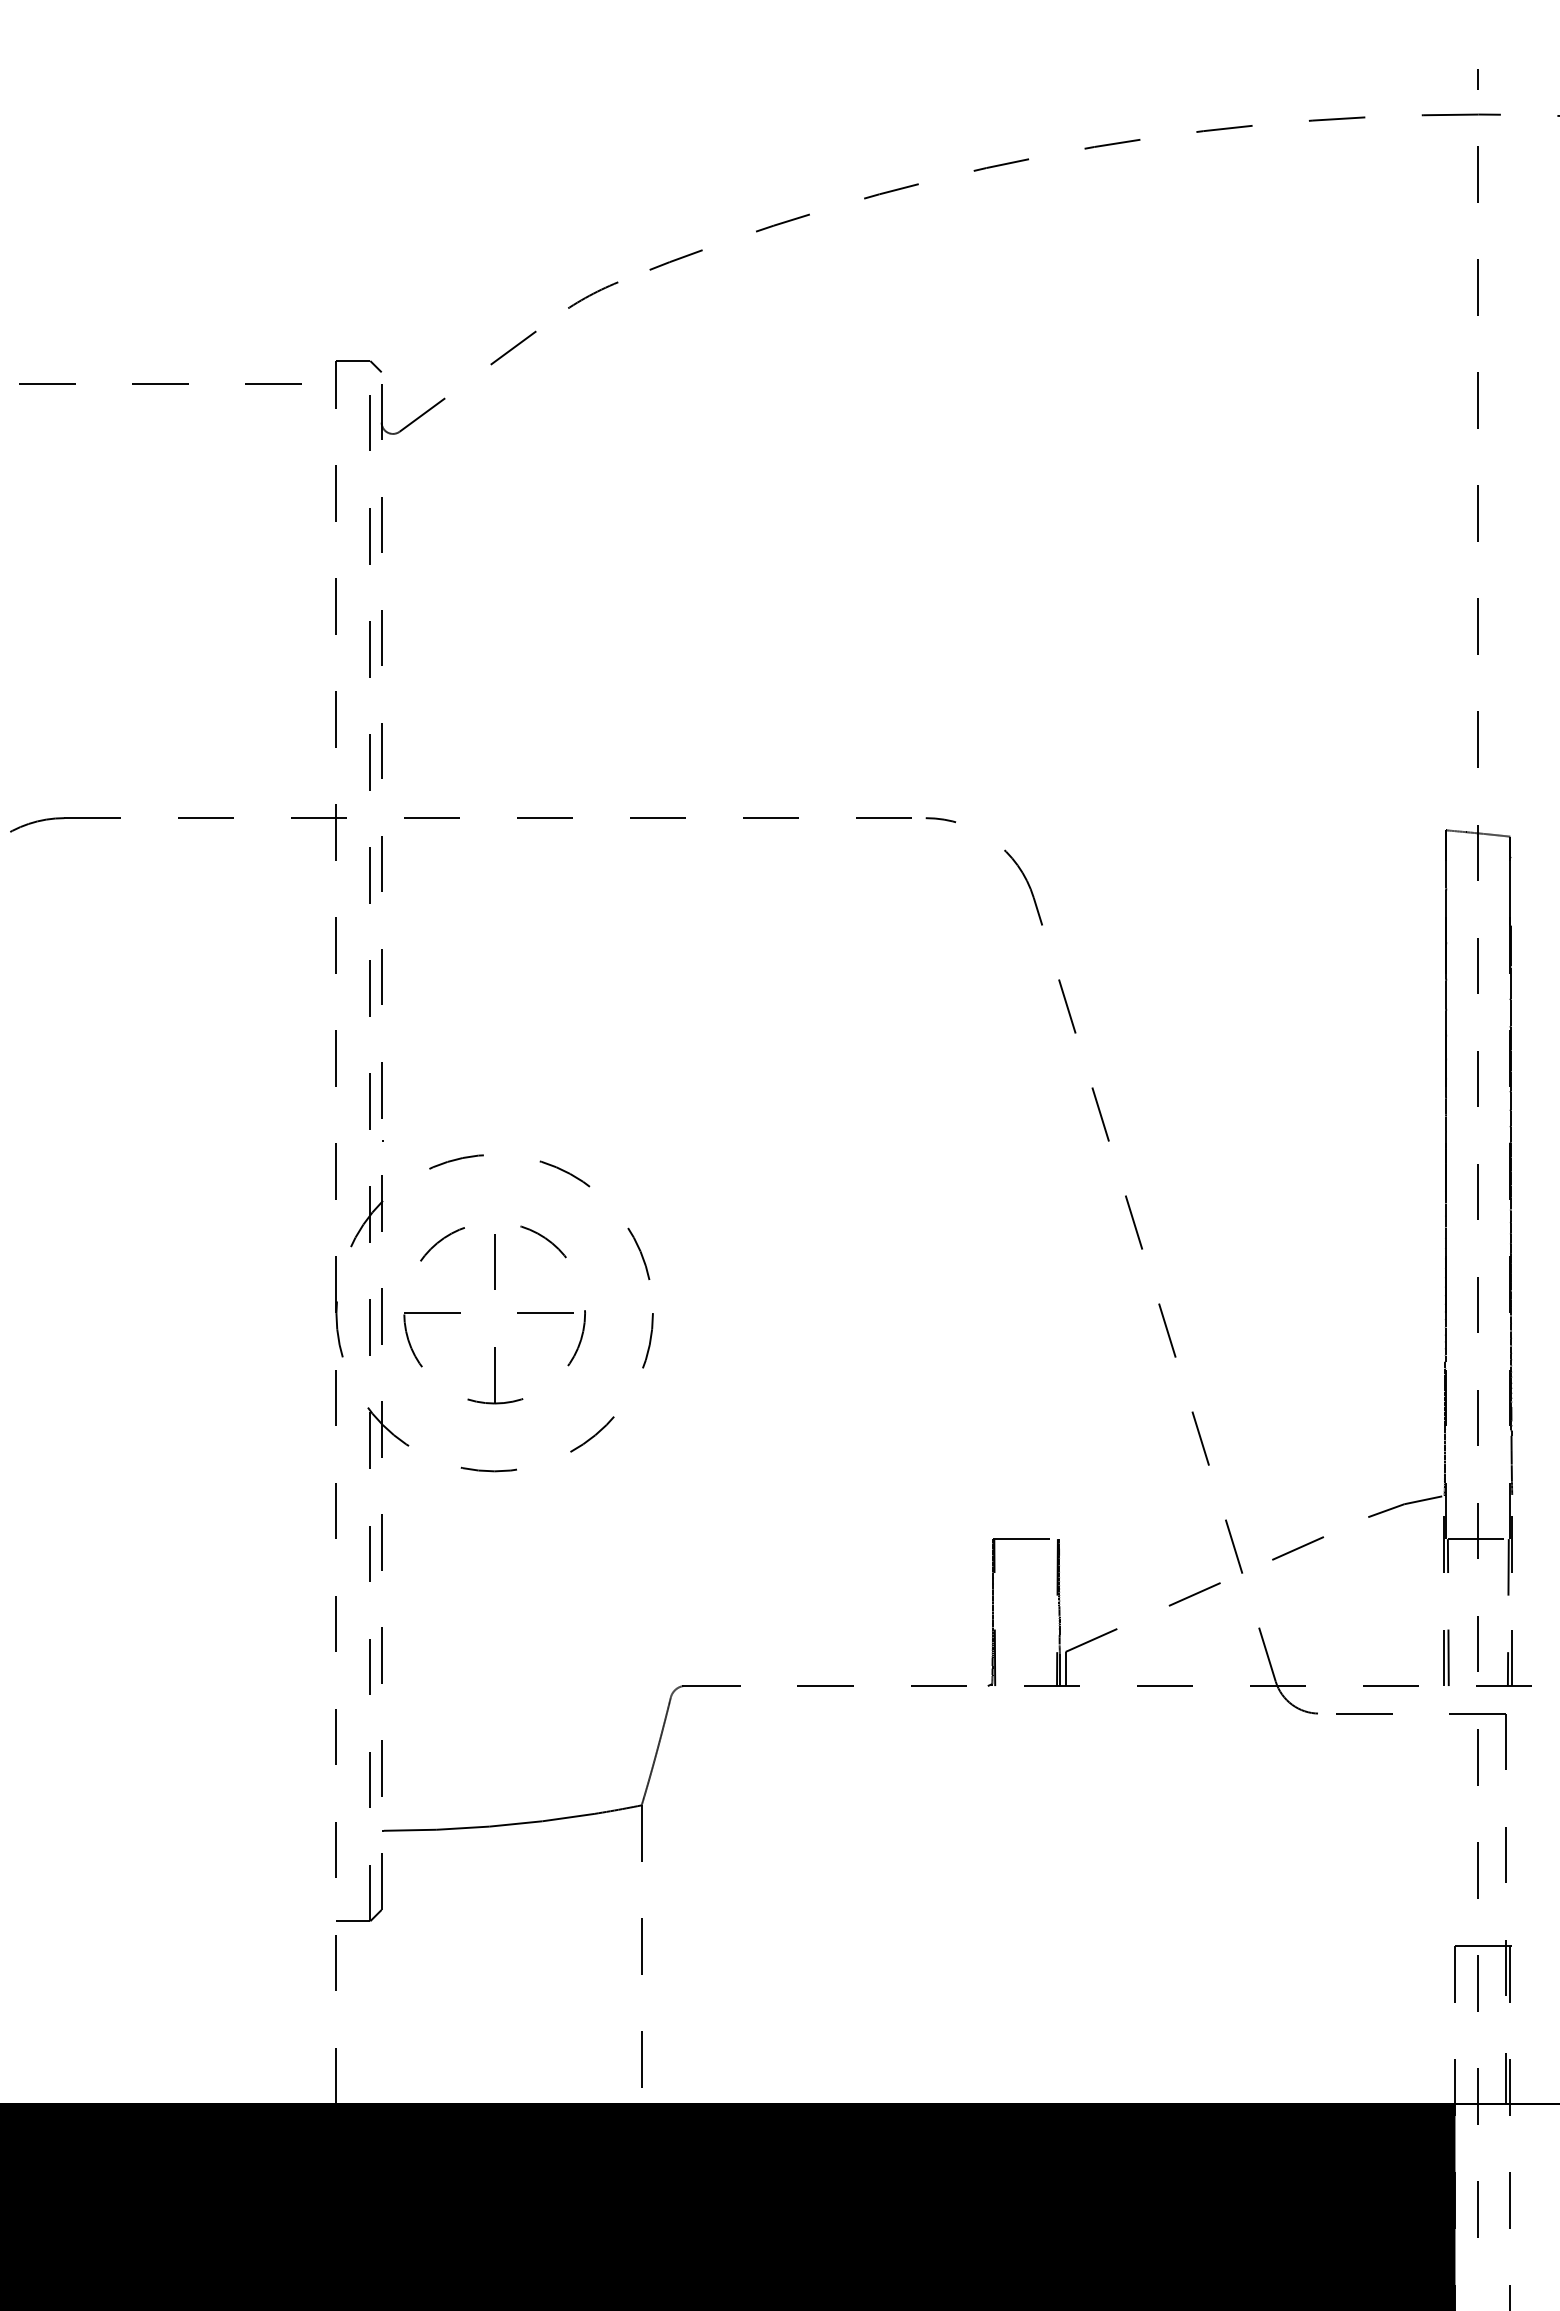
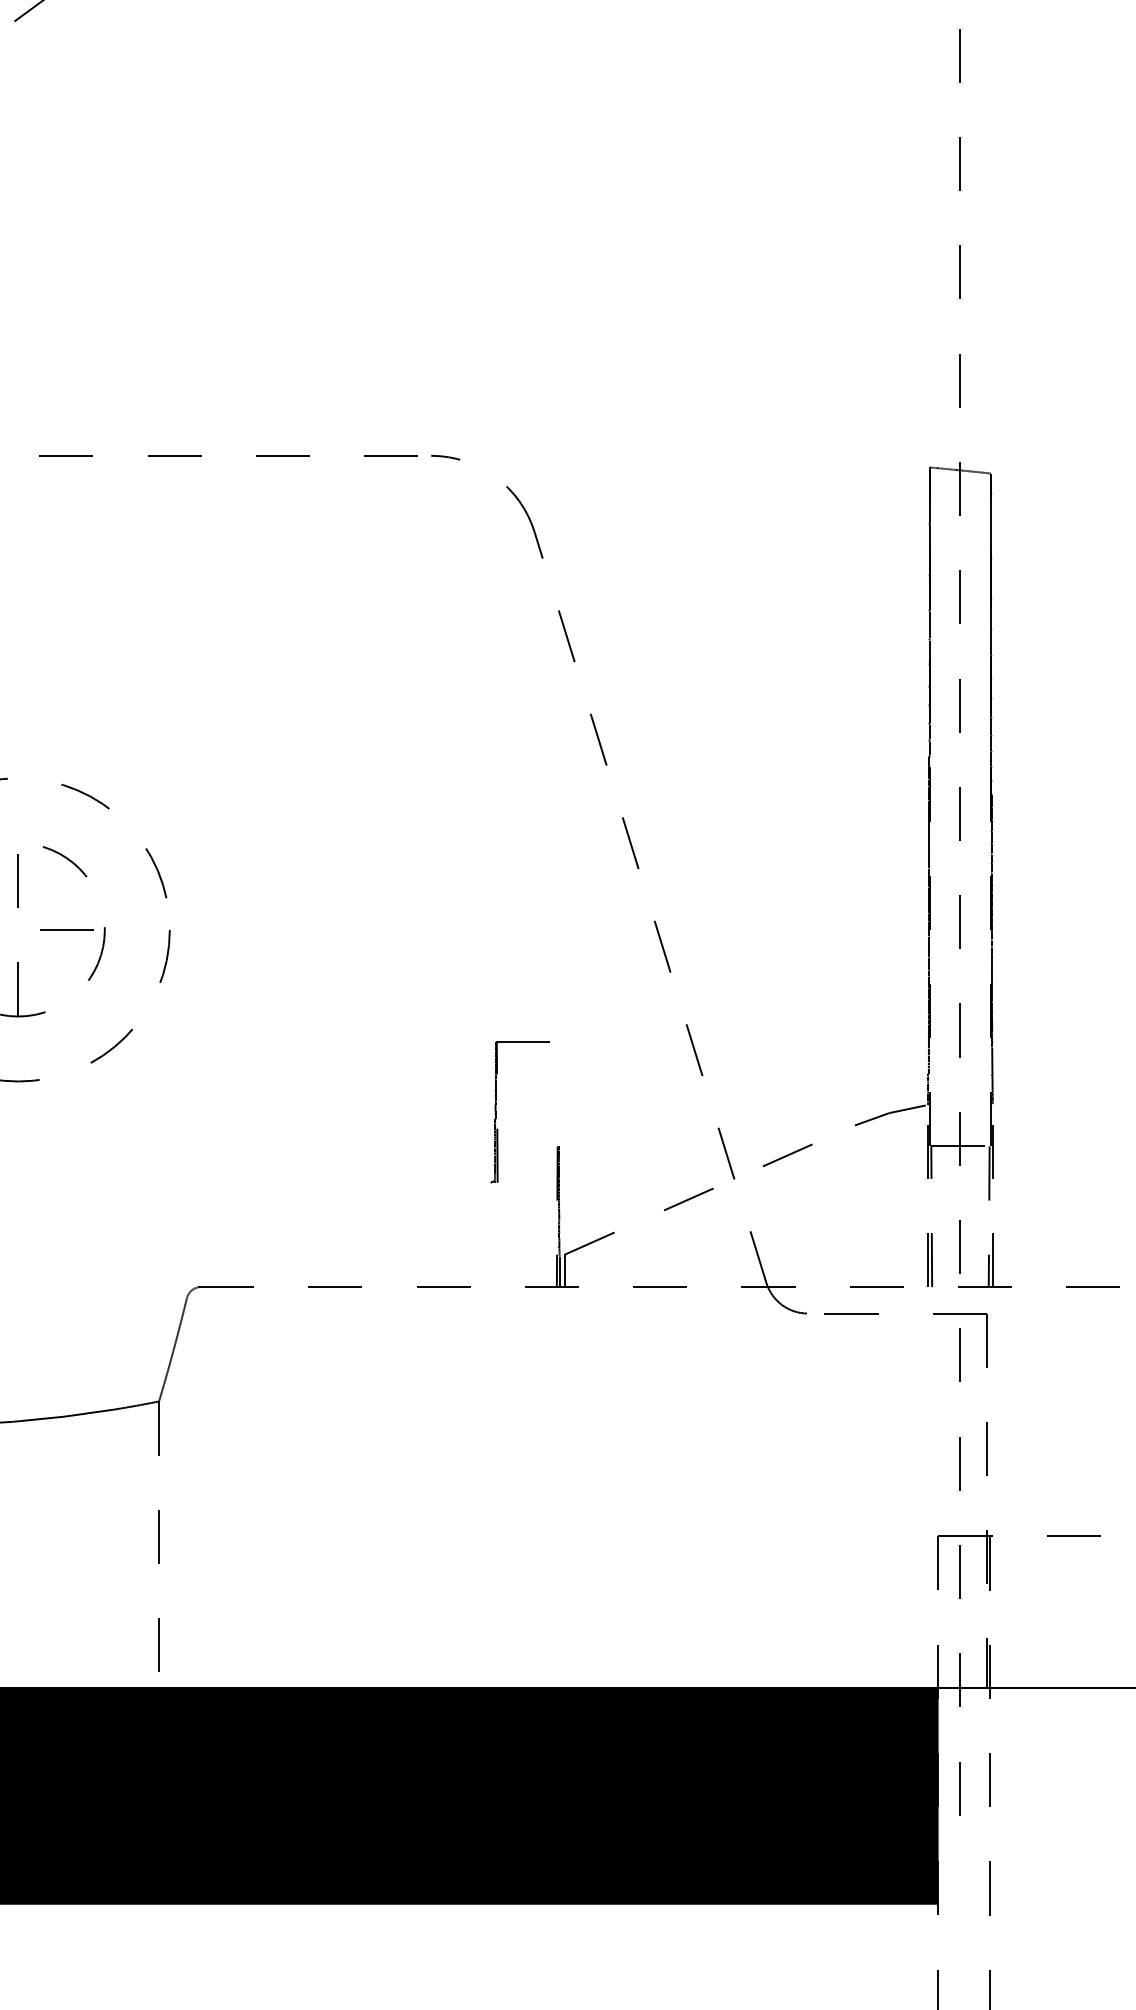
part: (993, 1612) -> (496, 1112), moved

